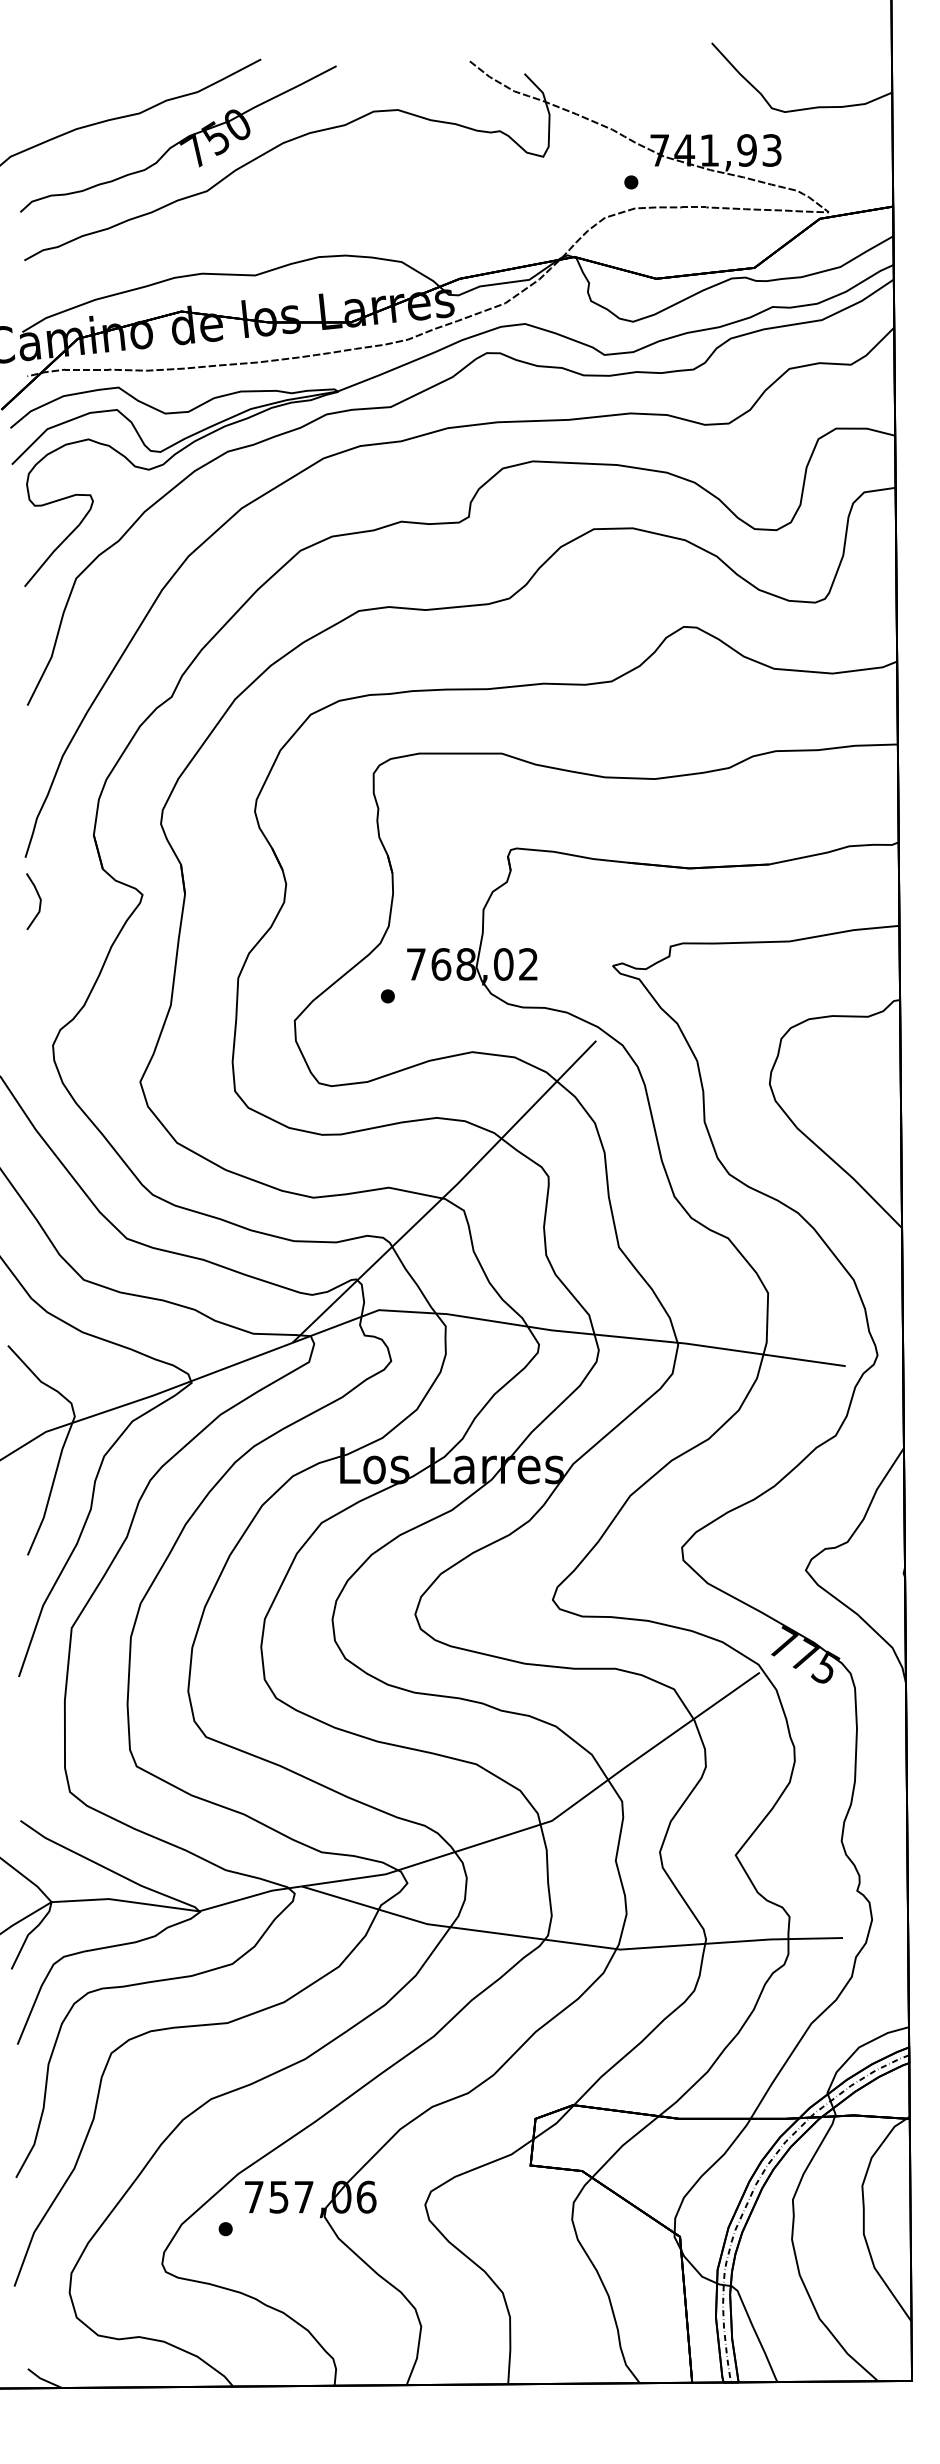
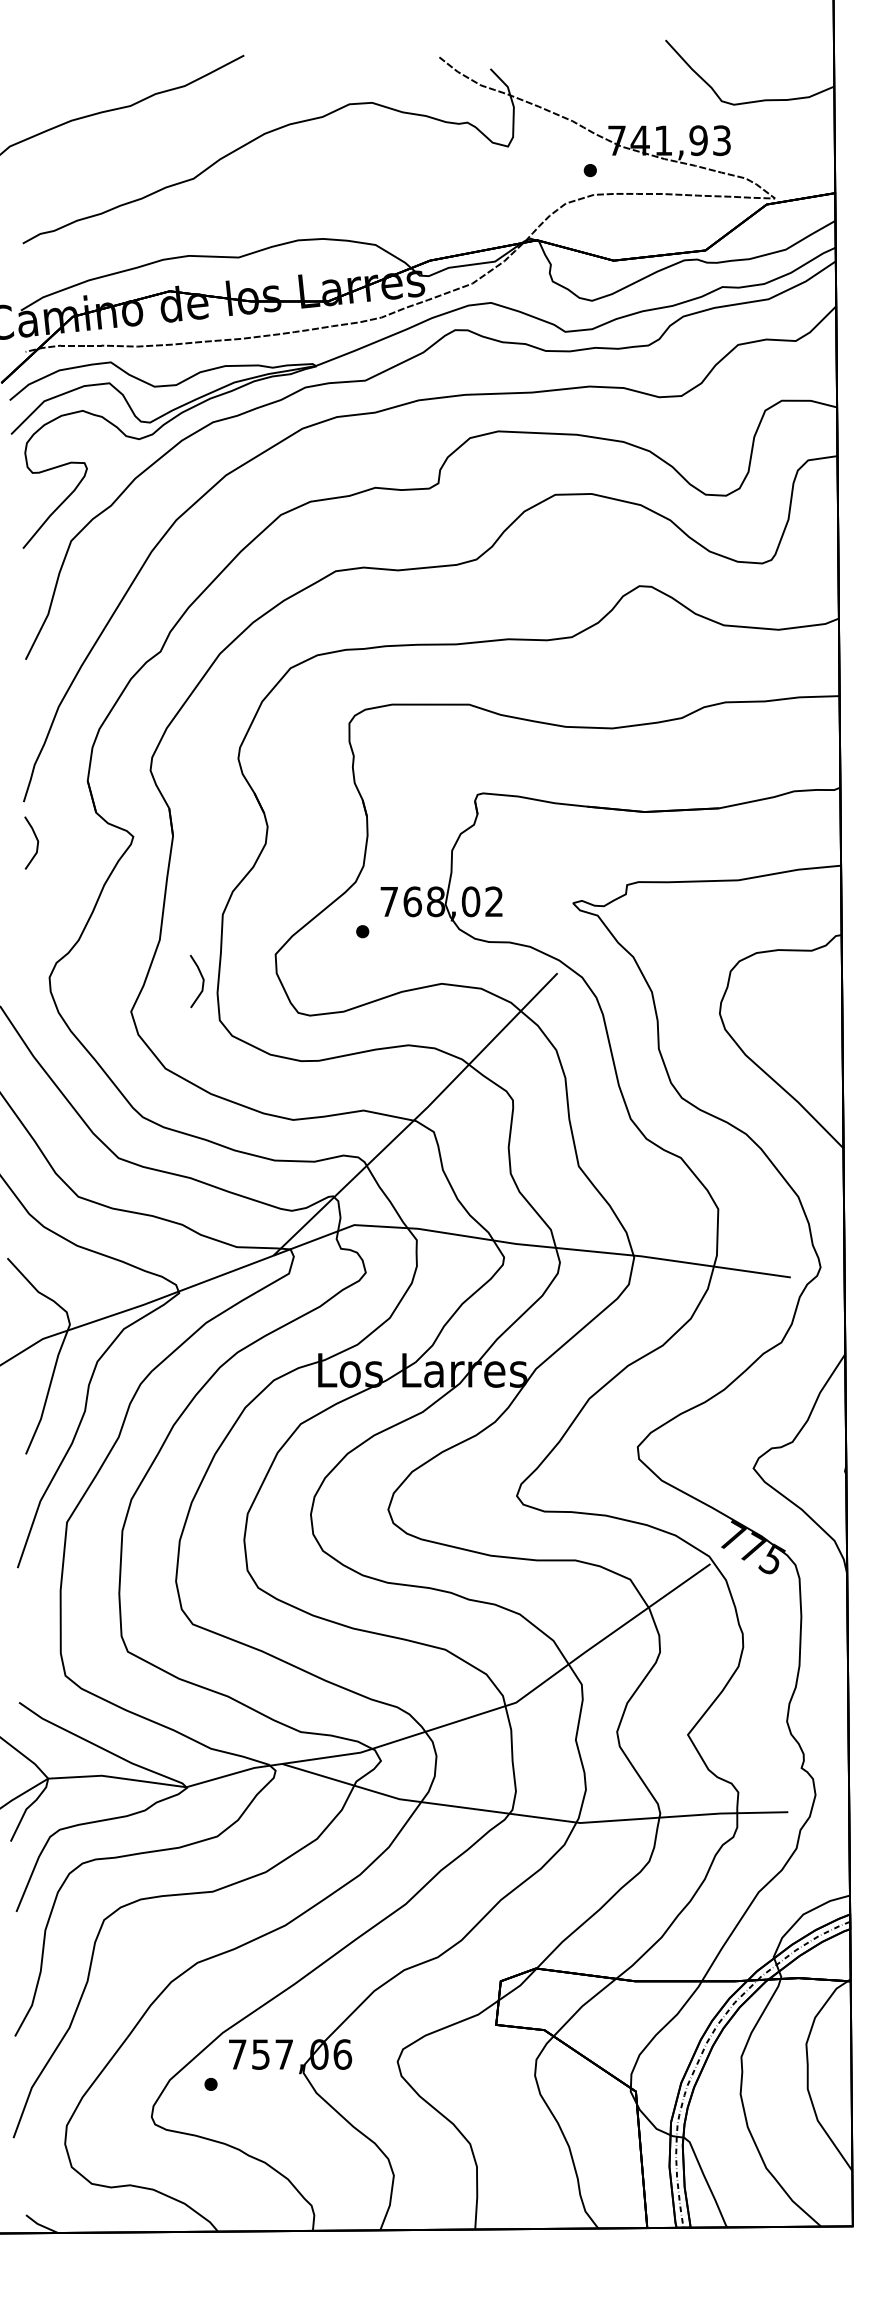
part: (178, 138) -> (166, 129), removed
line: (216, 1049) -> (202, 981), added

